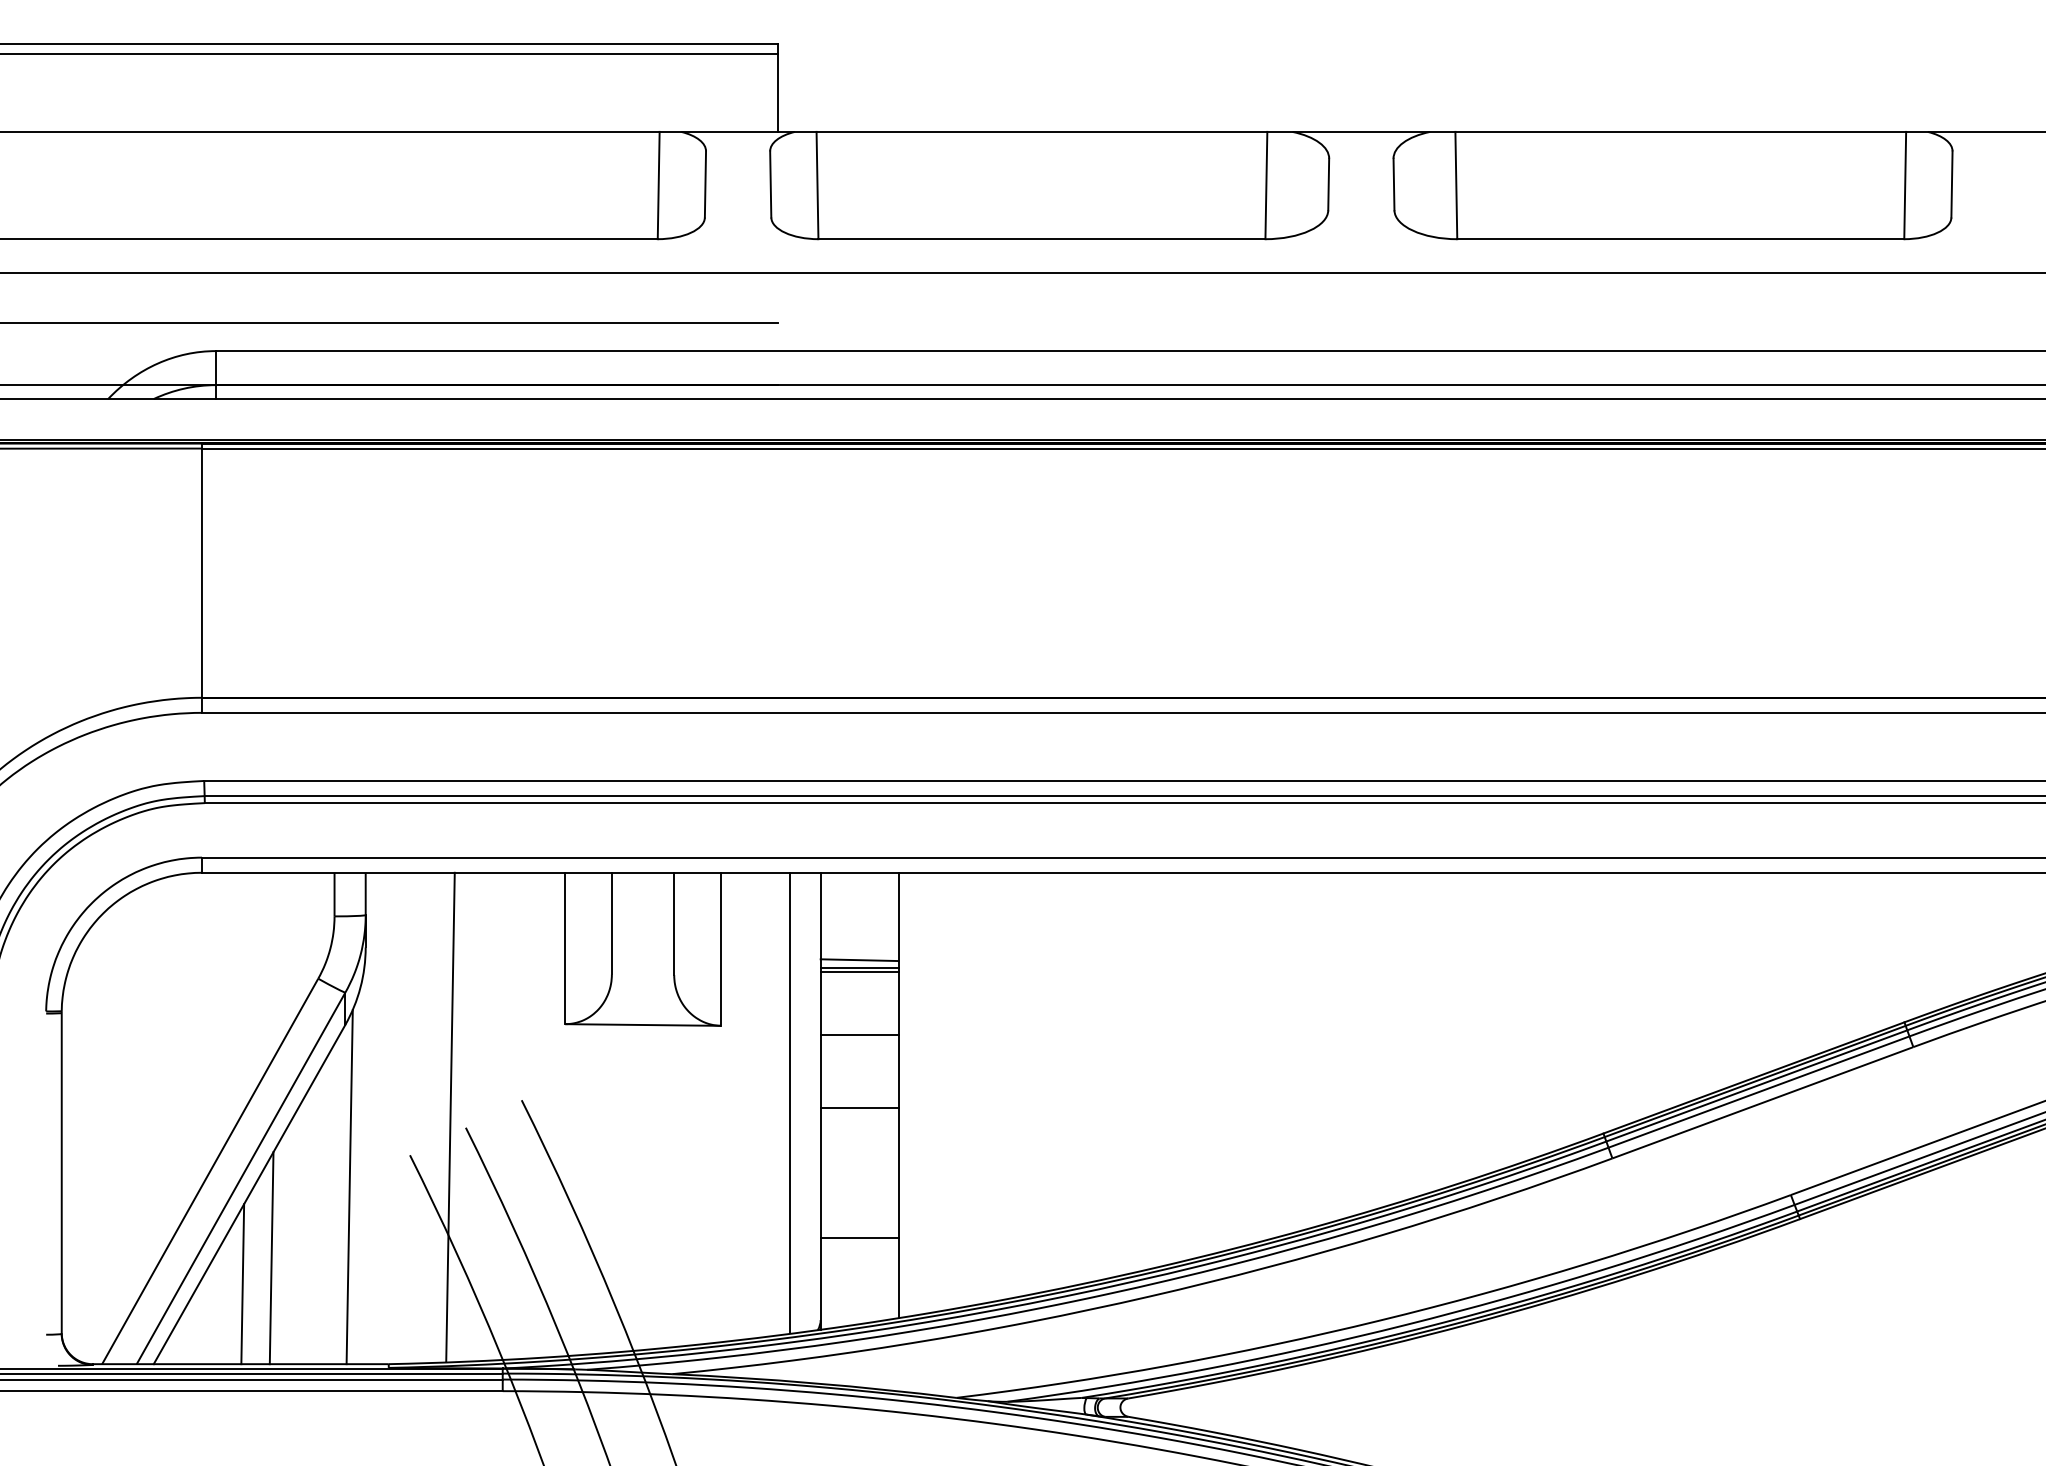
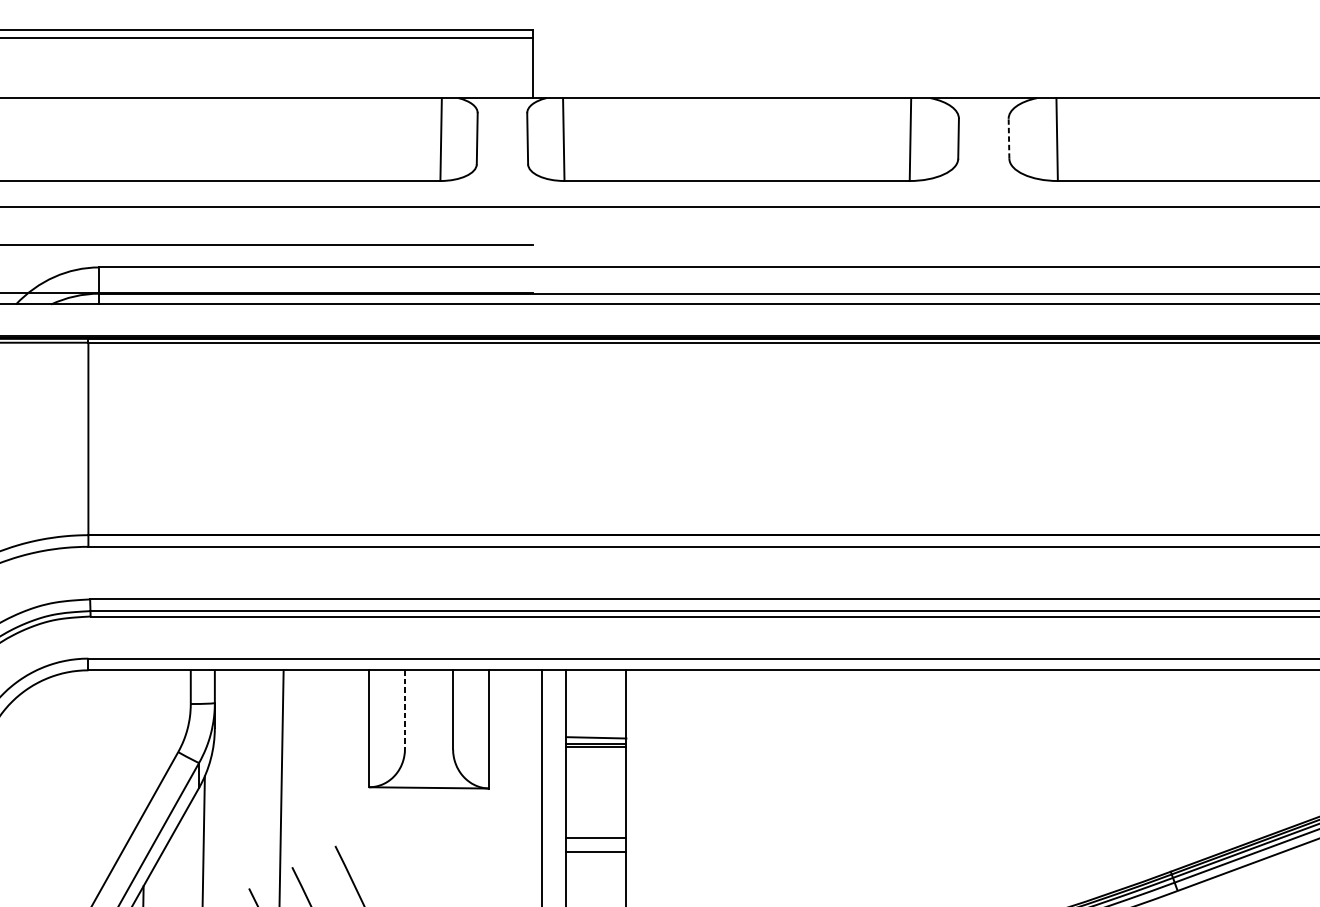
line: (1394, 184) -> (1009, 138), solid -> dashed
line: (611, 923) -> (404, 709), solid -> dashed
line: (859, 1034) -> (596, 837), moved

